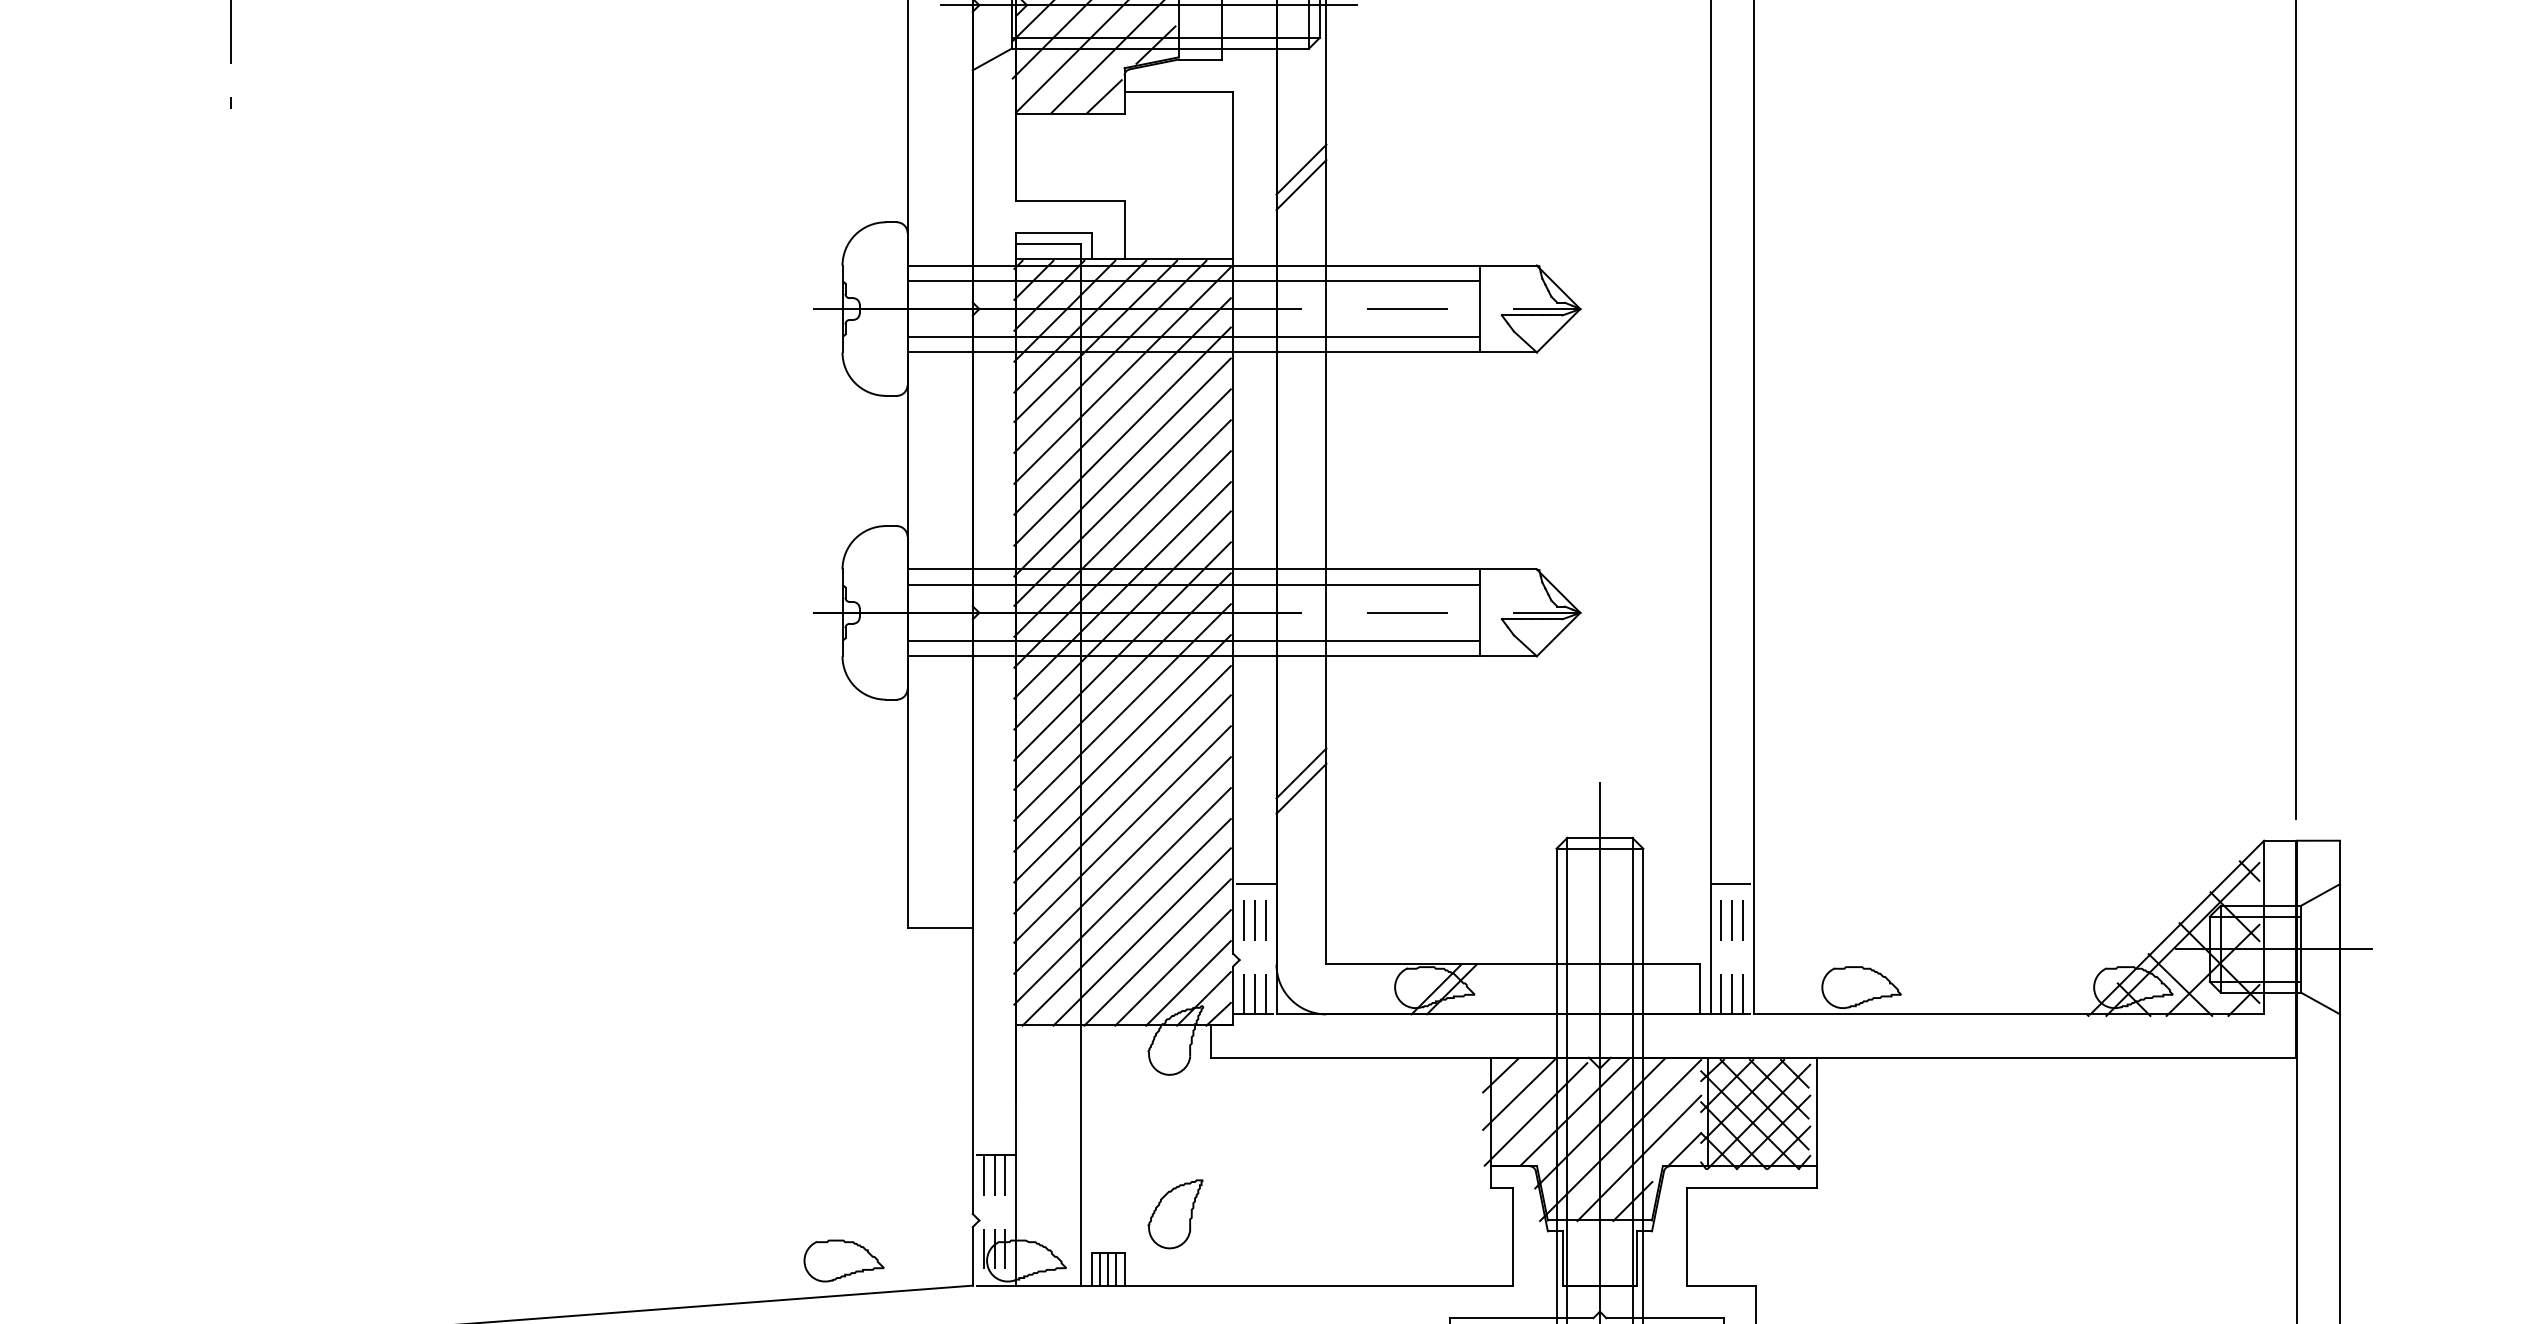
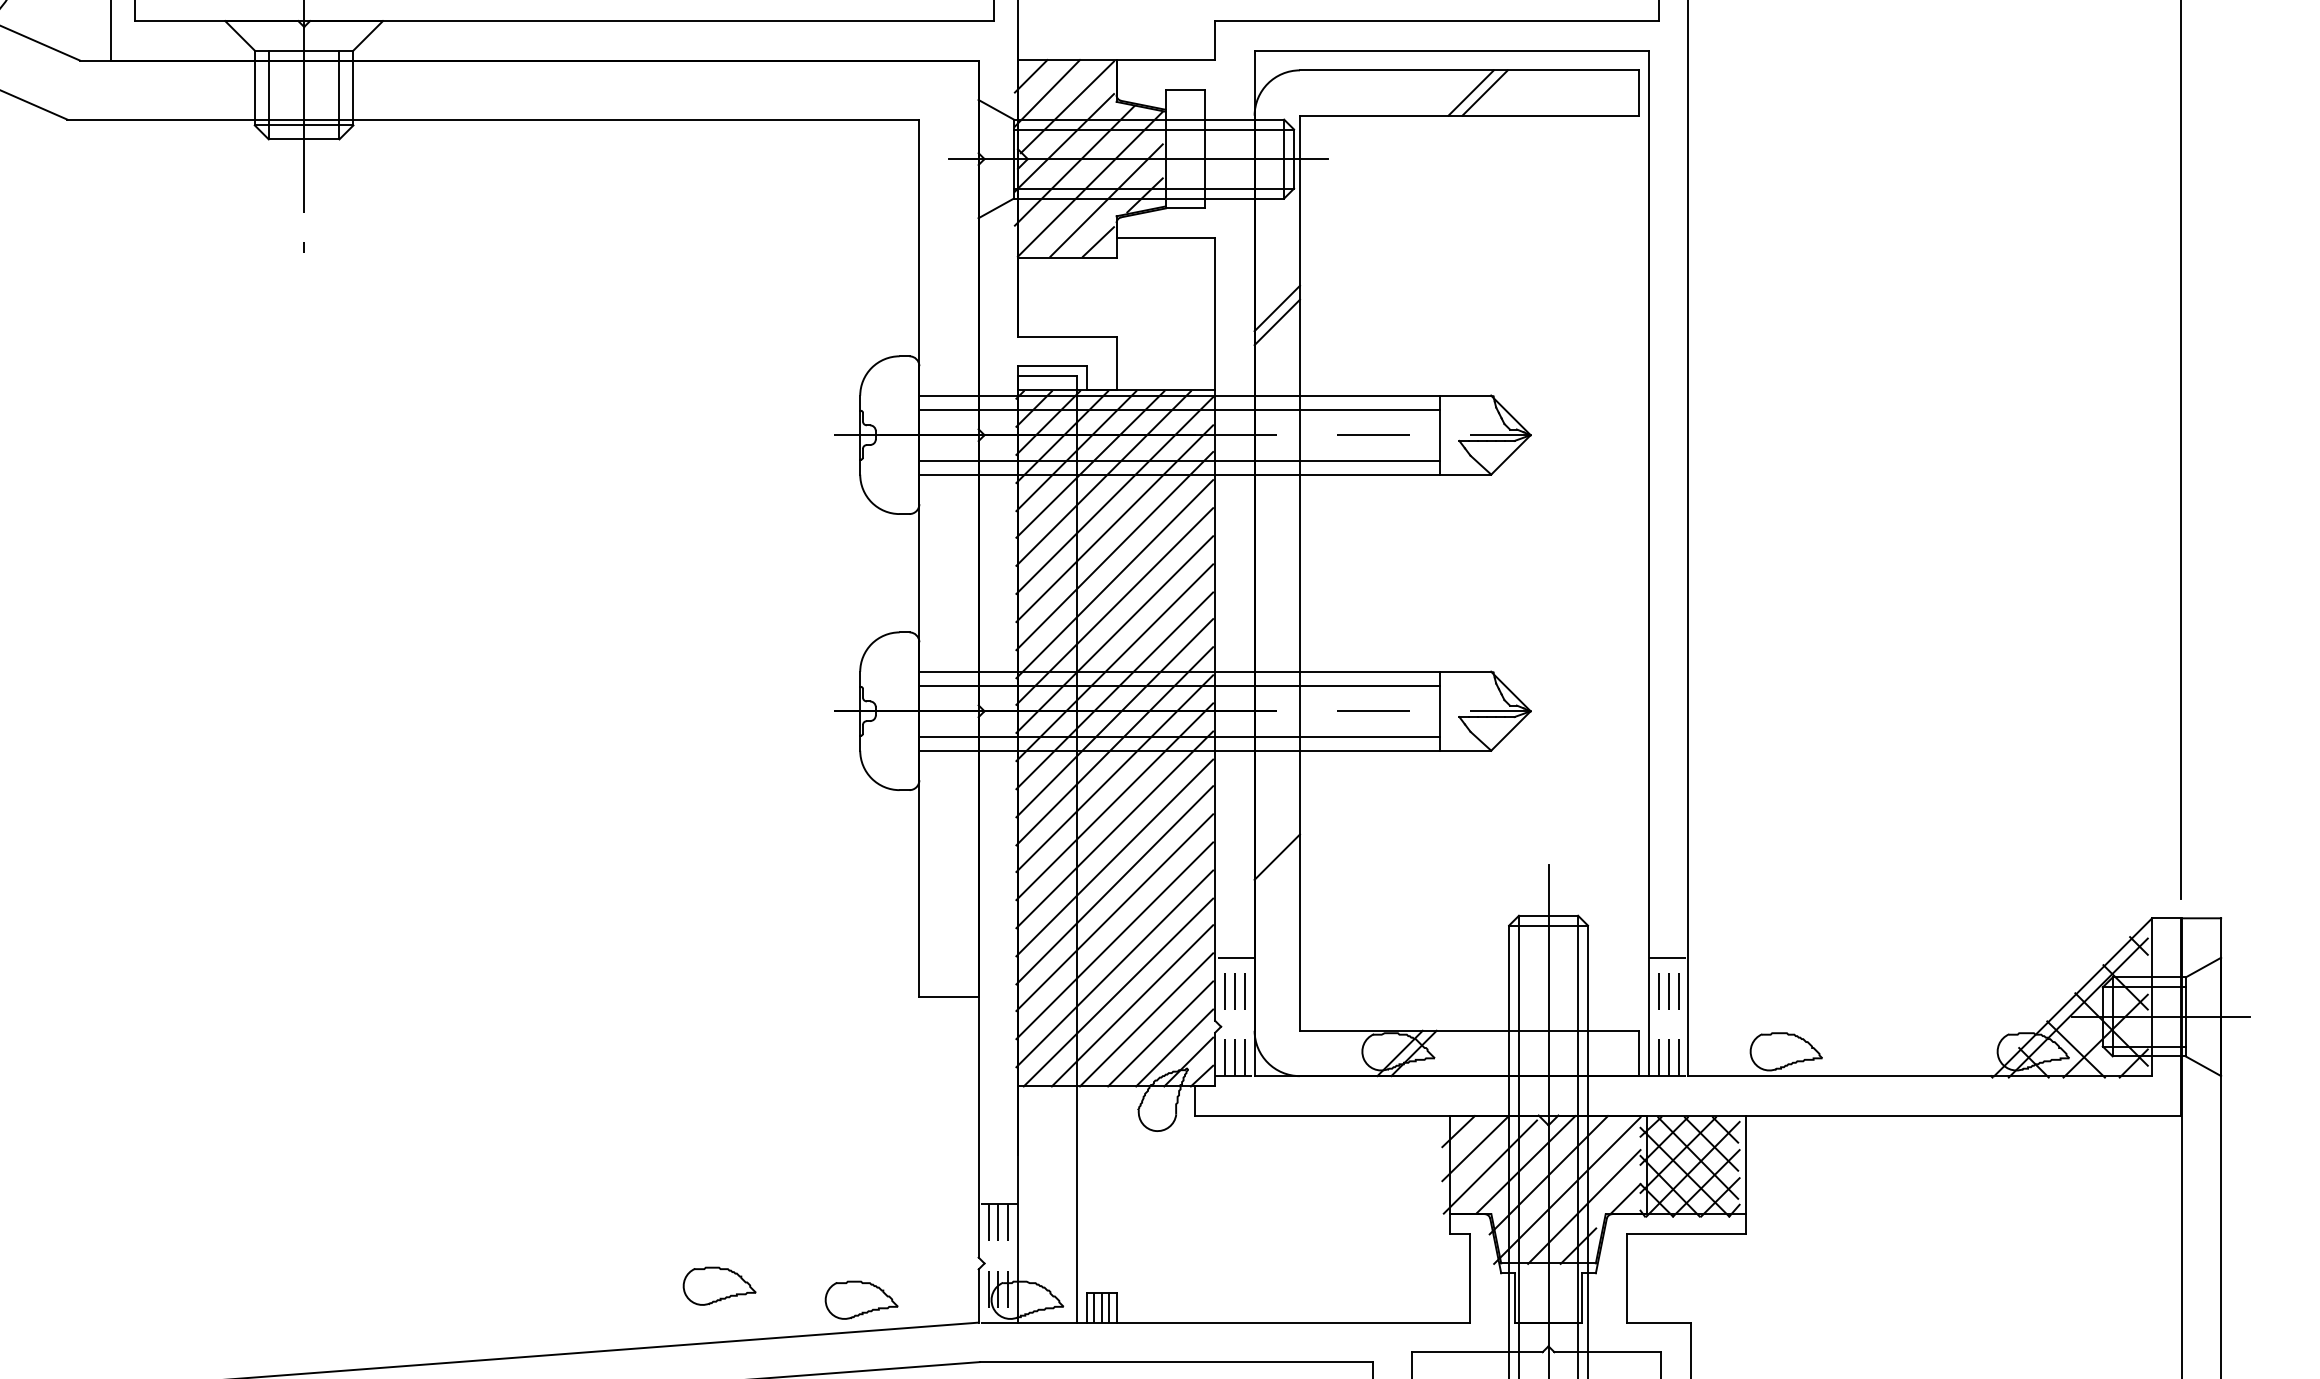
line: (1300, 788) -> (1276, 870), removed
part: (1175, 1213) -> (1162, 1257), removed
part: (687, 1244) -> (719, 1285), added

